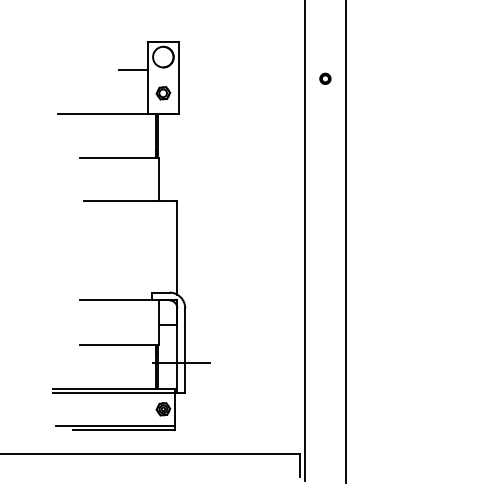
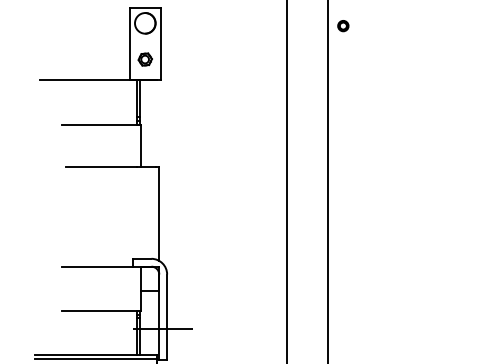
line: (133, 70) -> (115, 36), removed
part: (325, 78) -> (343, 25), moved

